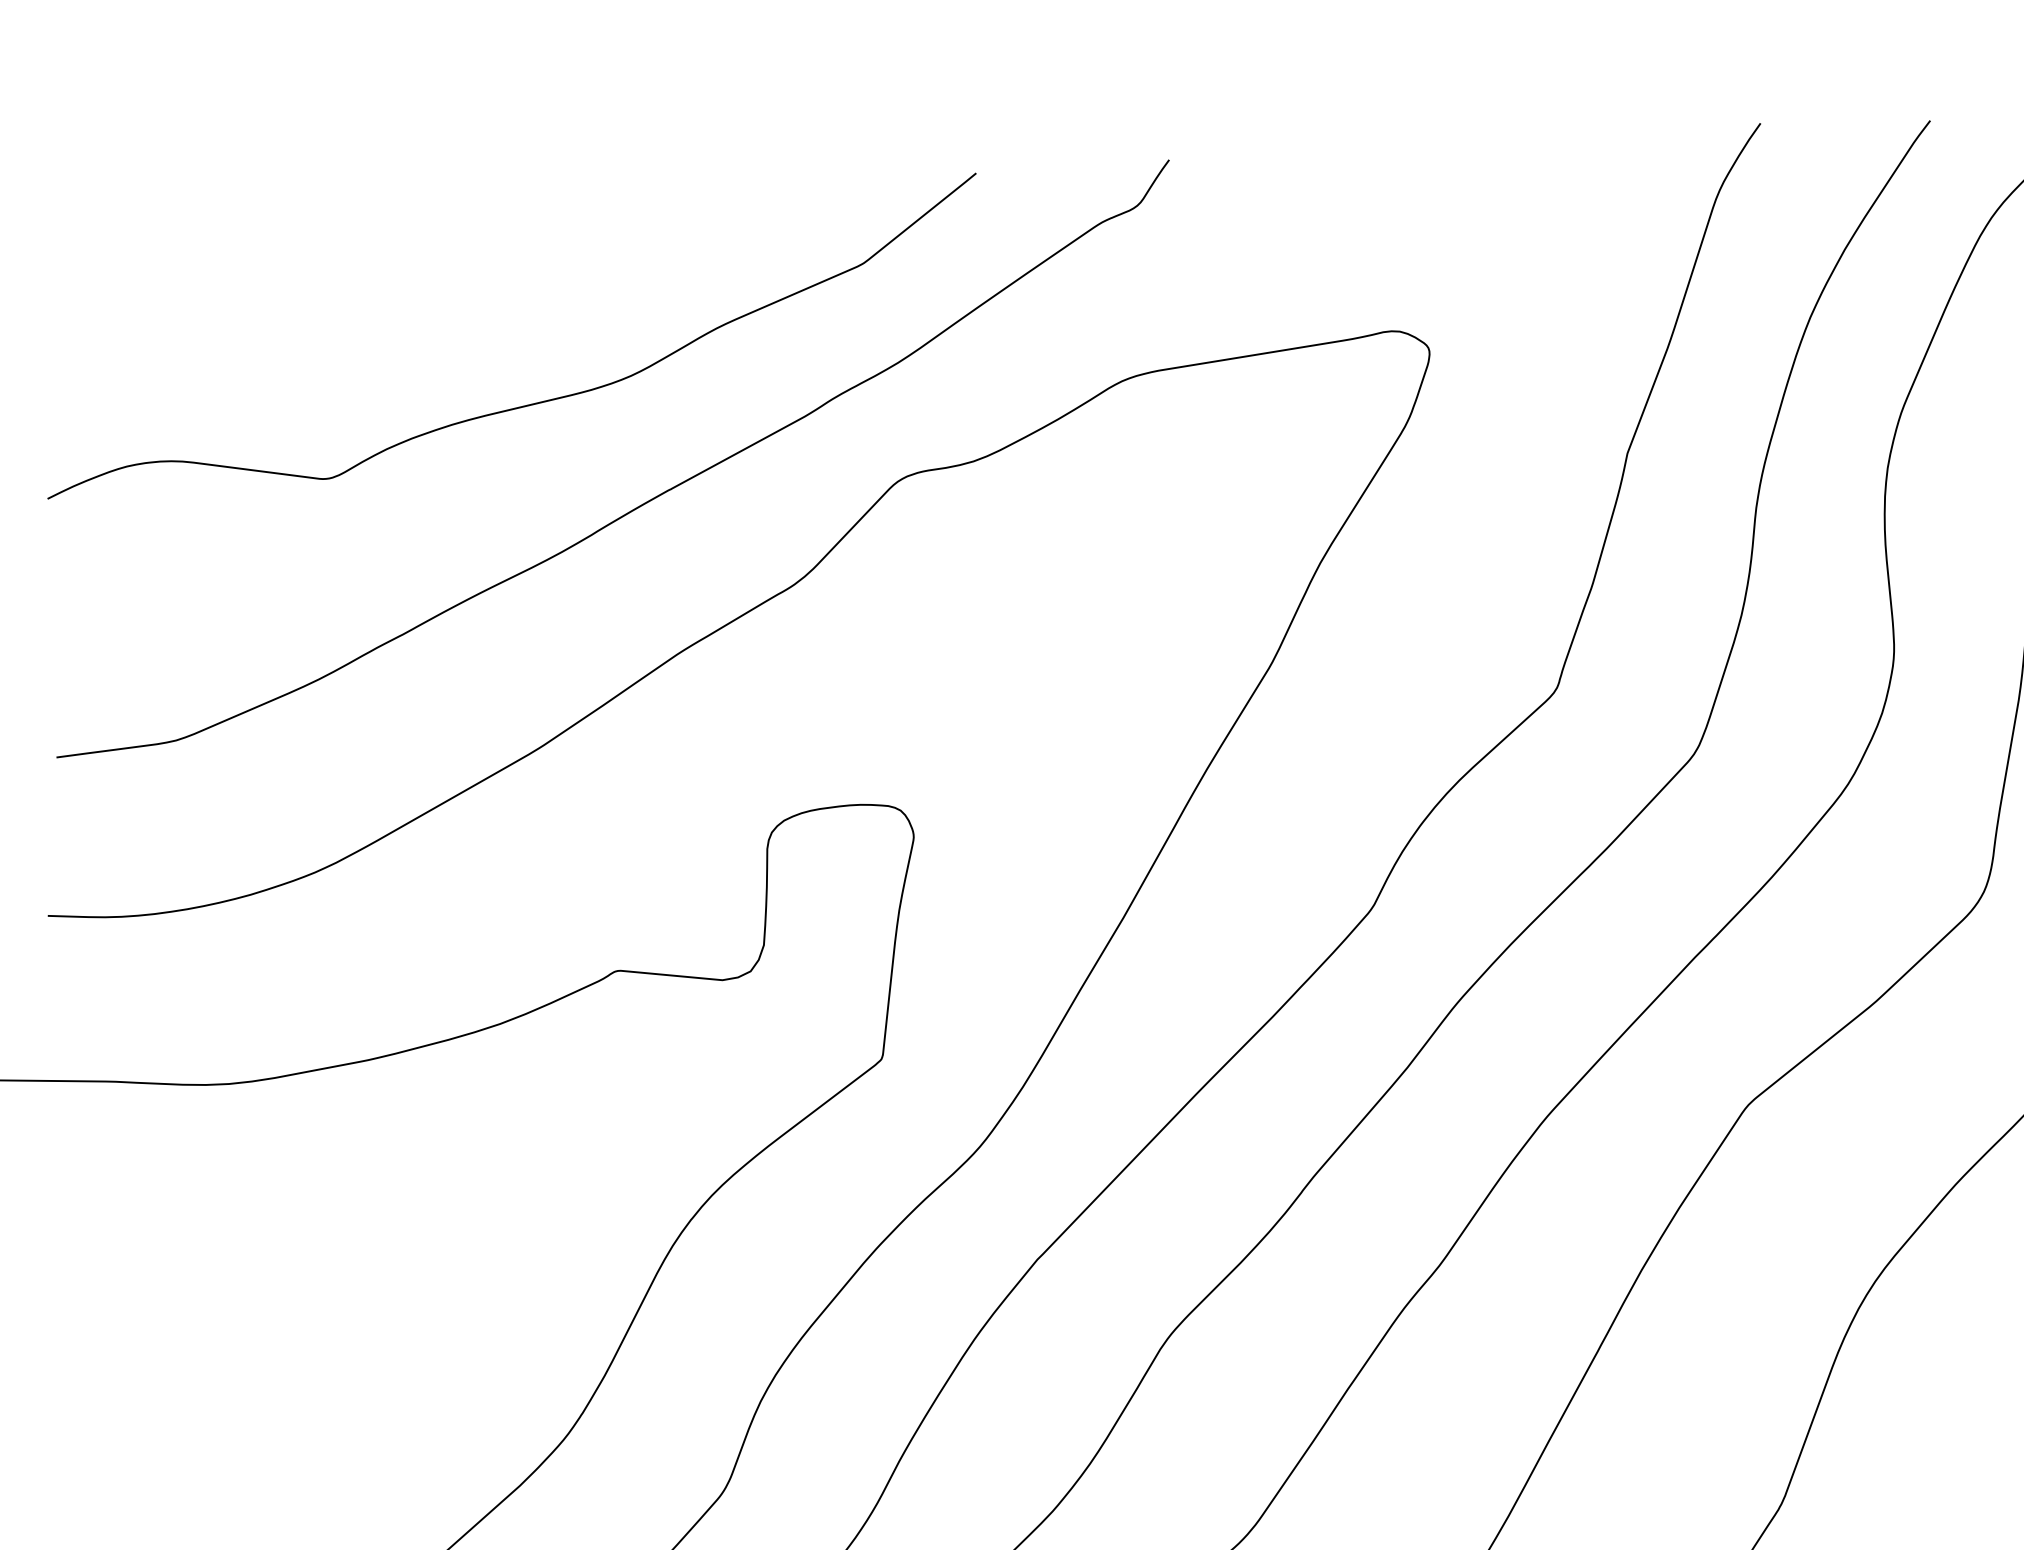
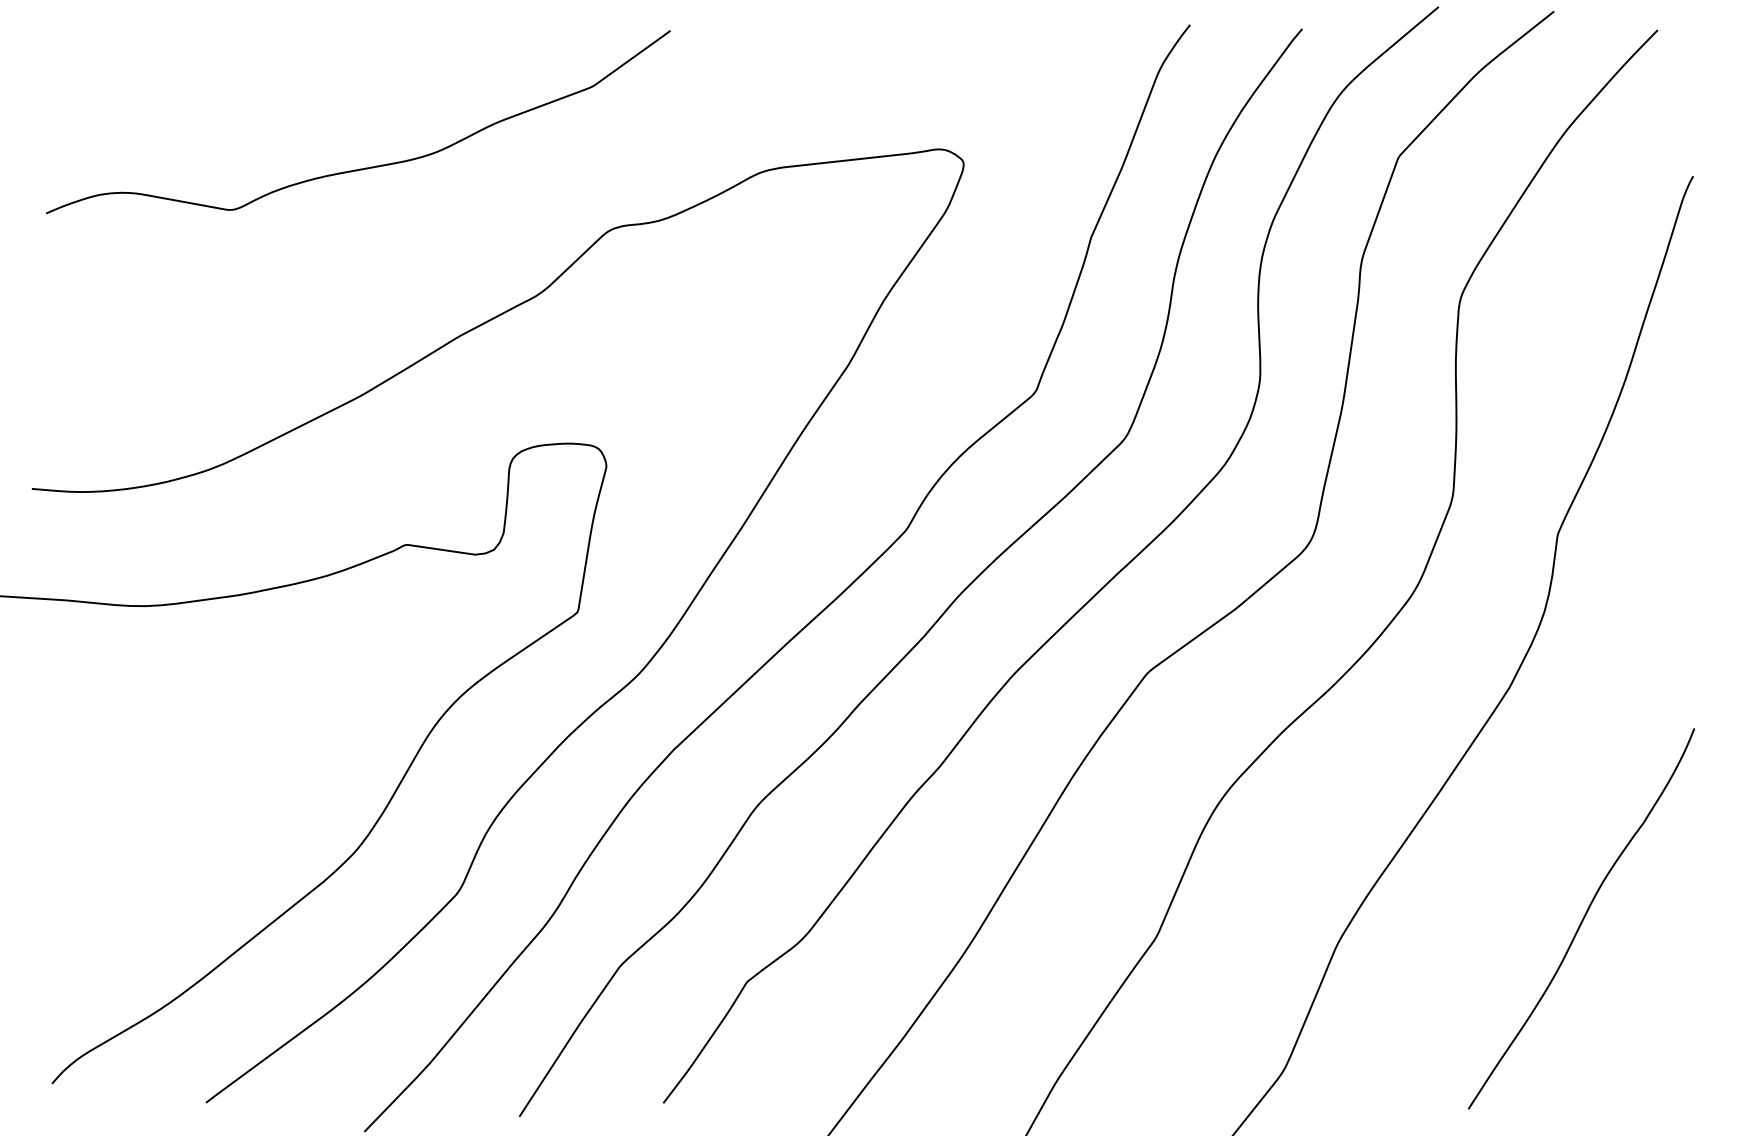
curve: (637, 505) -> (435, 238), removed

